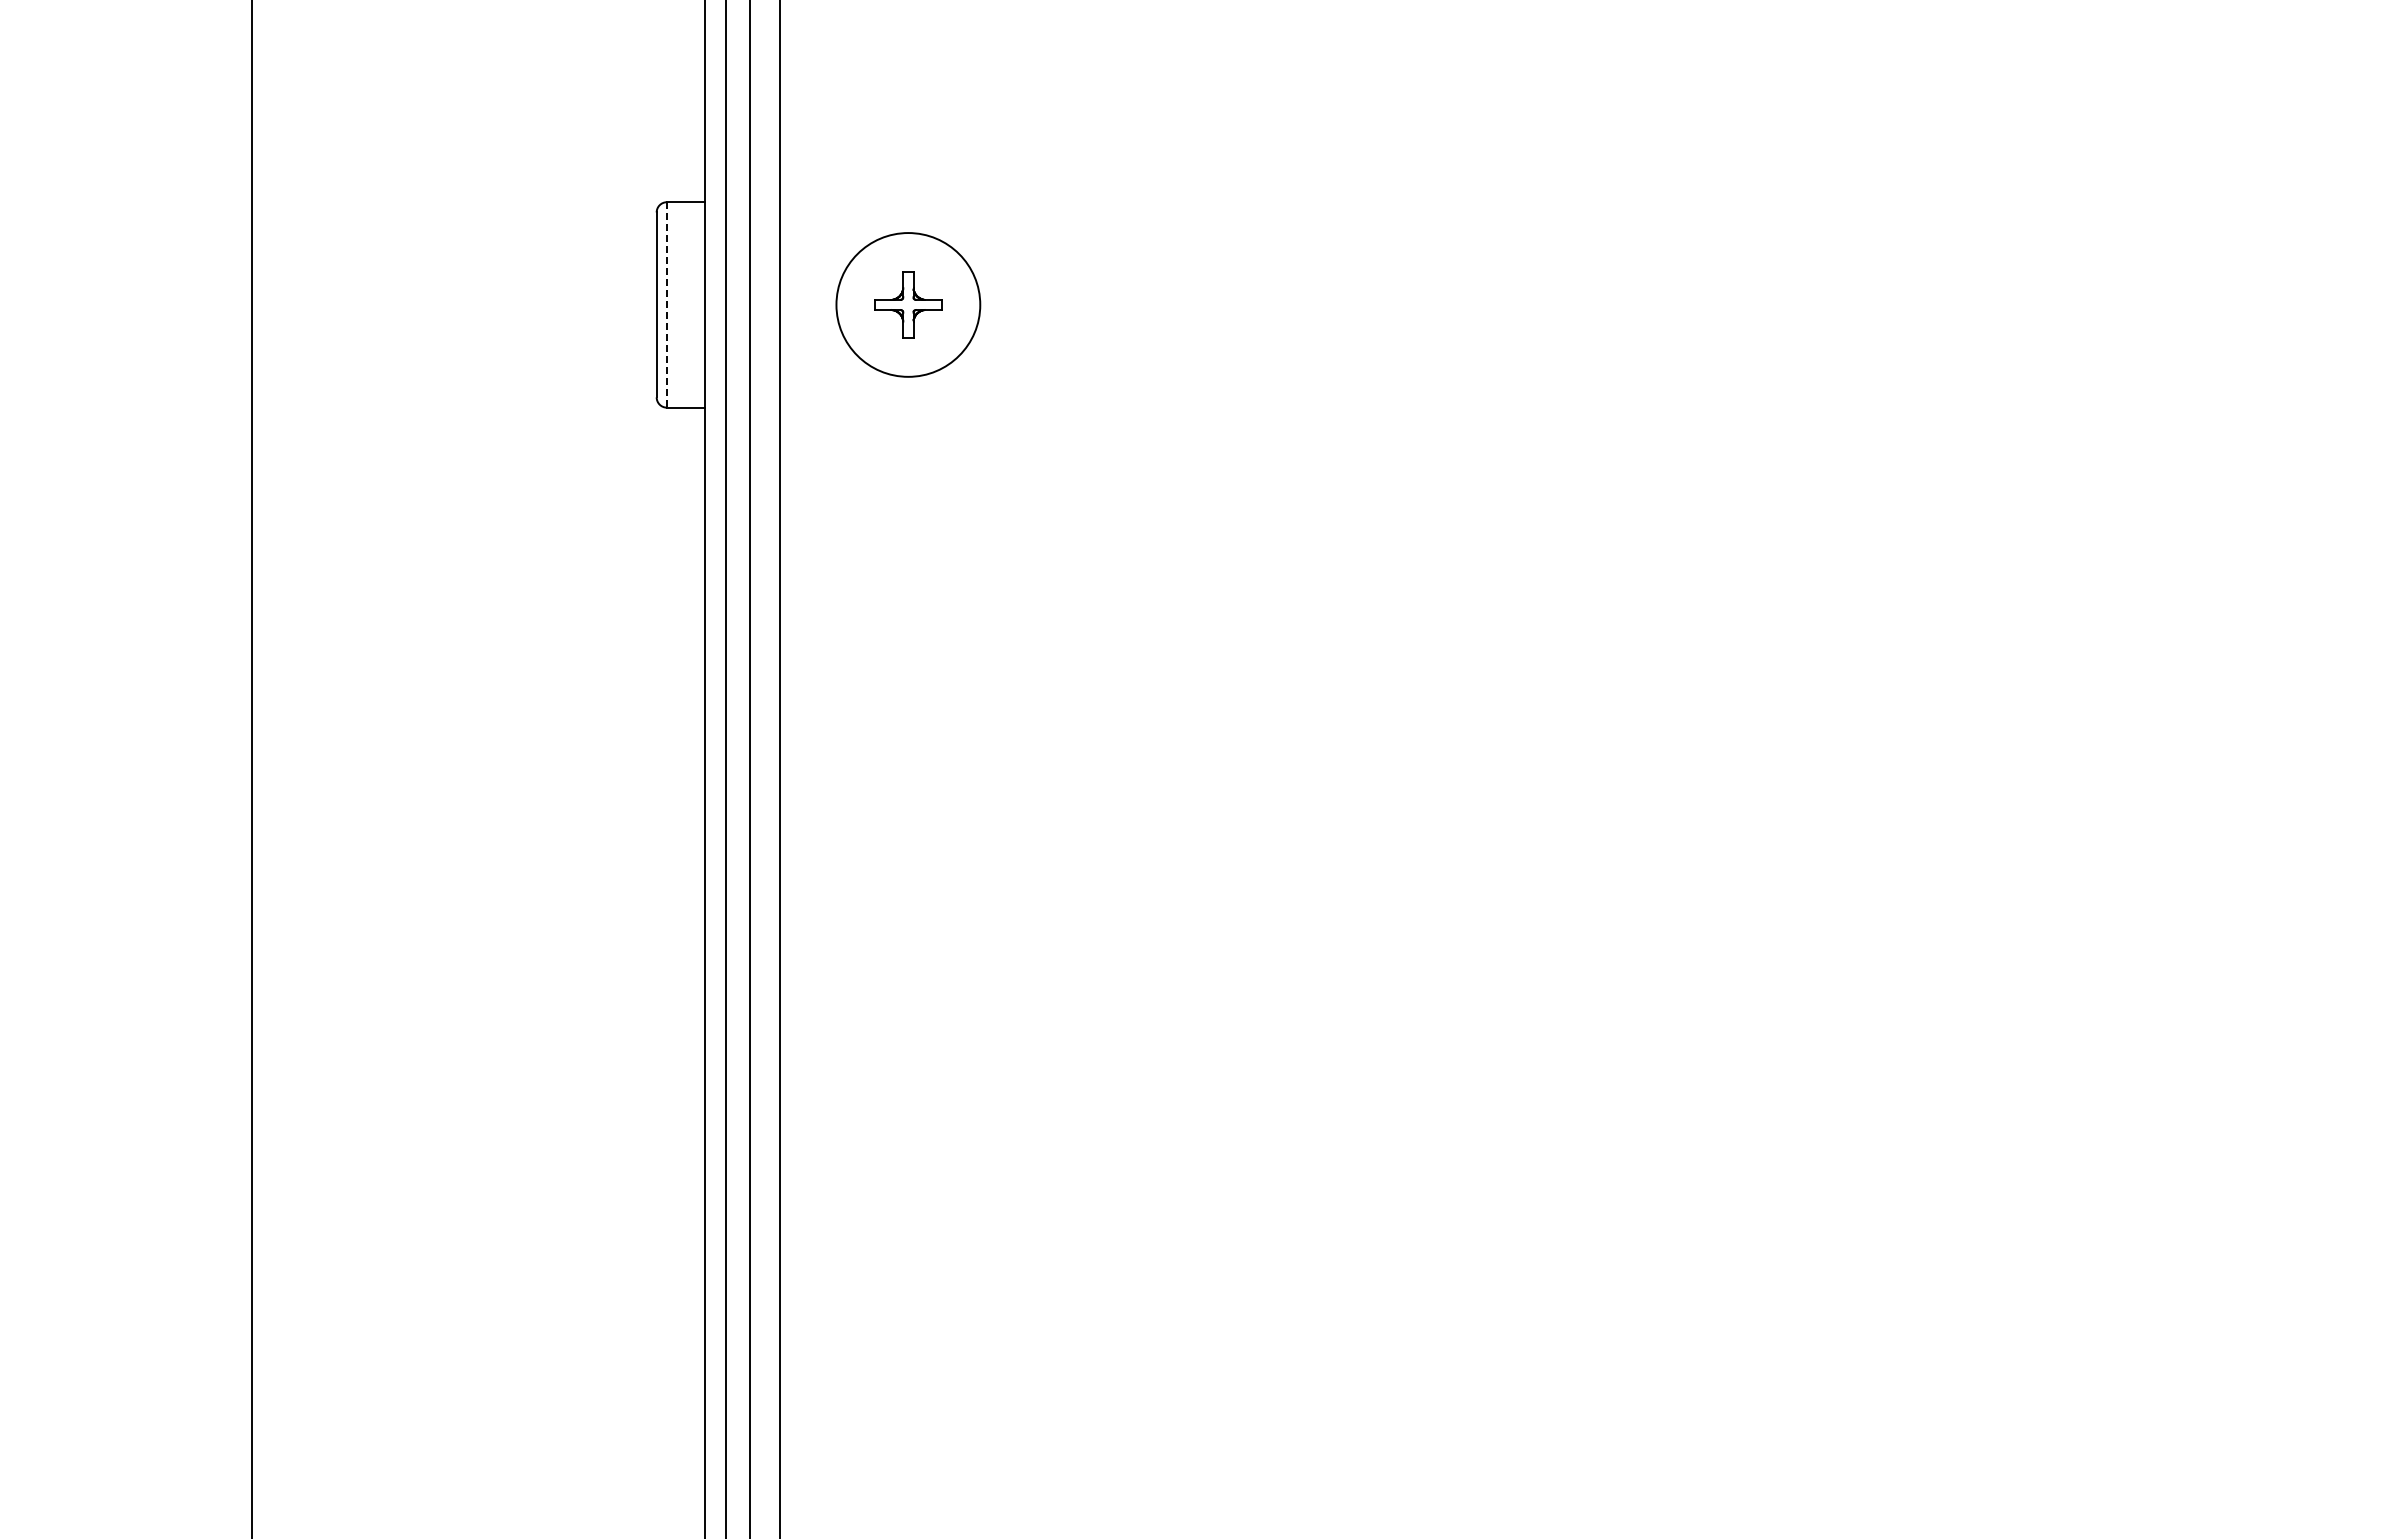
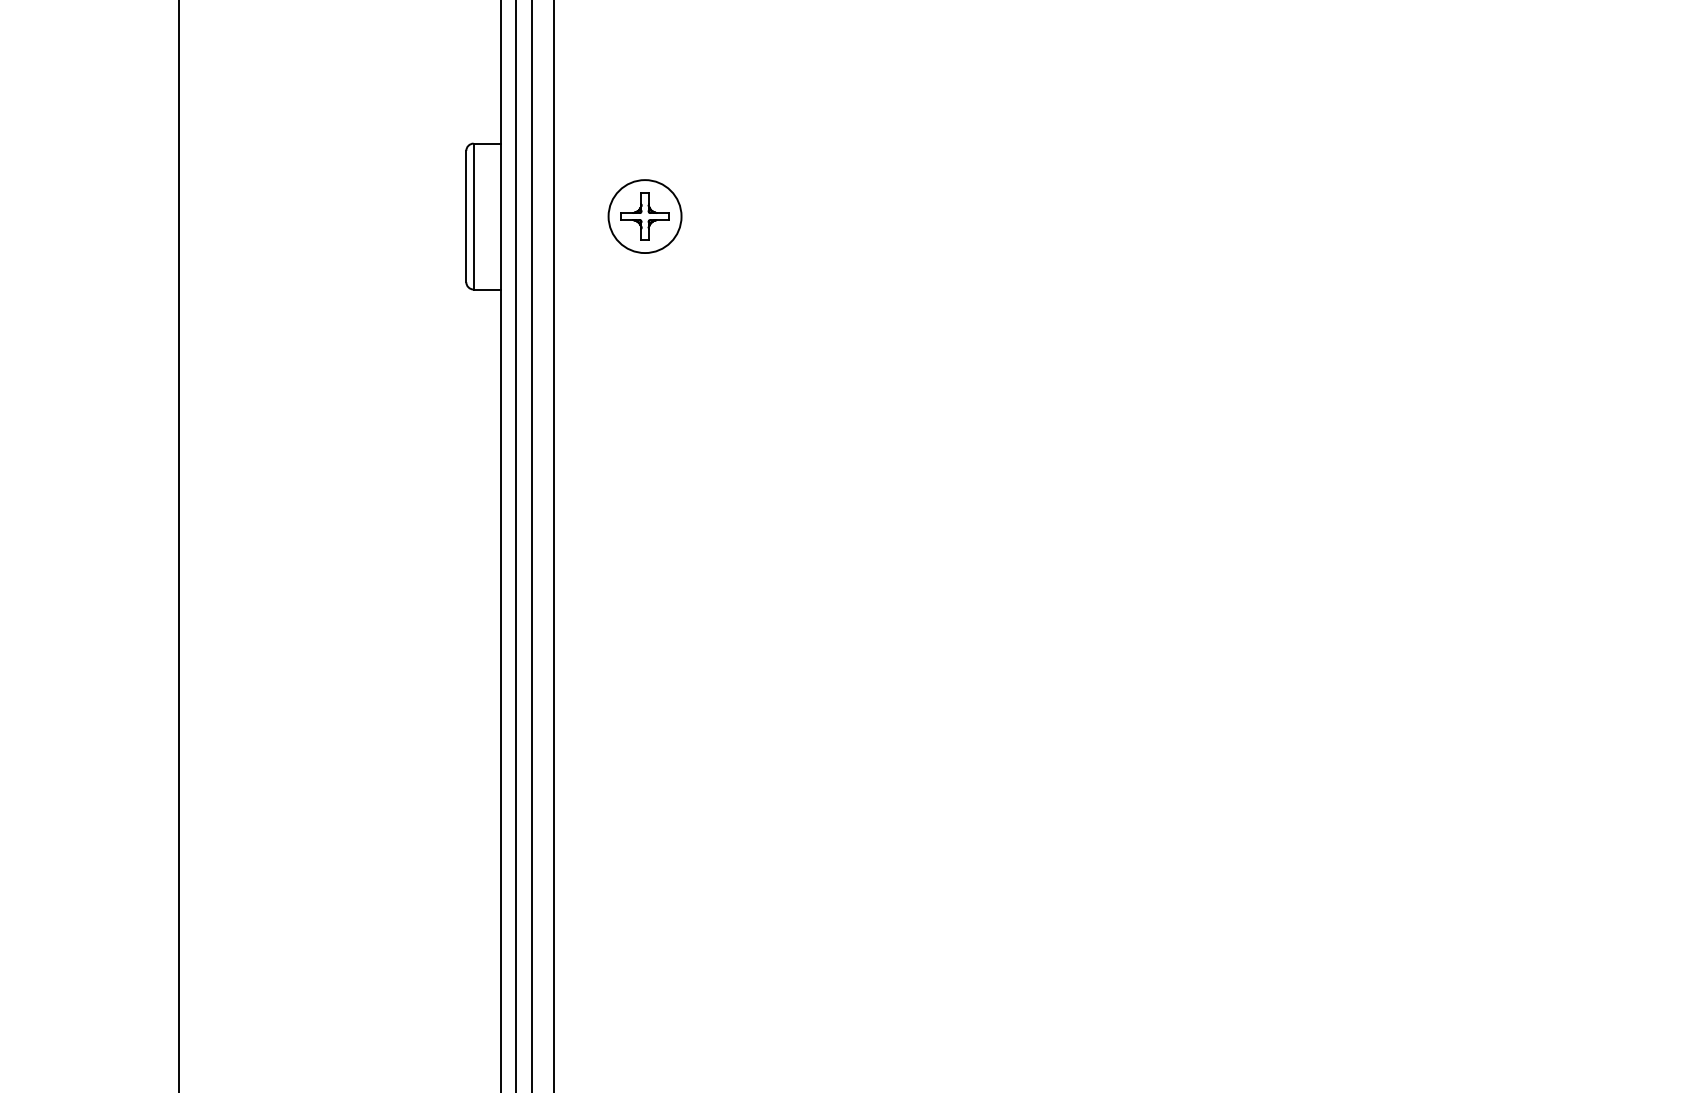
line: (666, 304) -> (473, 216), dashed -> solid
circle: (908, 304) -> (645, 216), size x0.71

